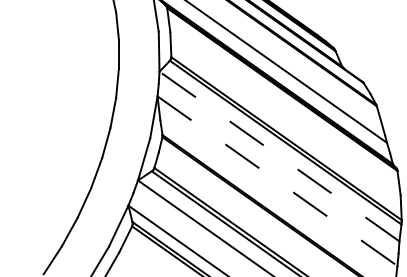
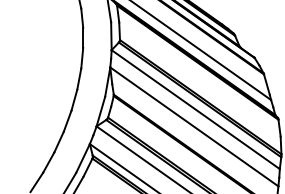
line: (279, 156) -> (195, 109), dashed -> solid
line: (277, 180) -> (194, 126), dashed -> solid

